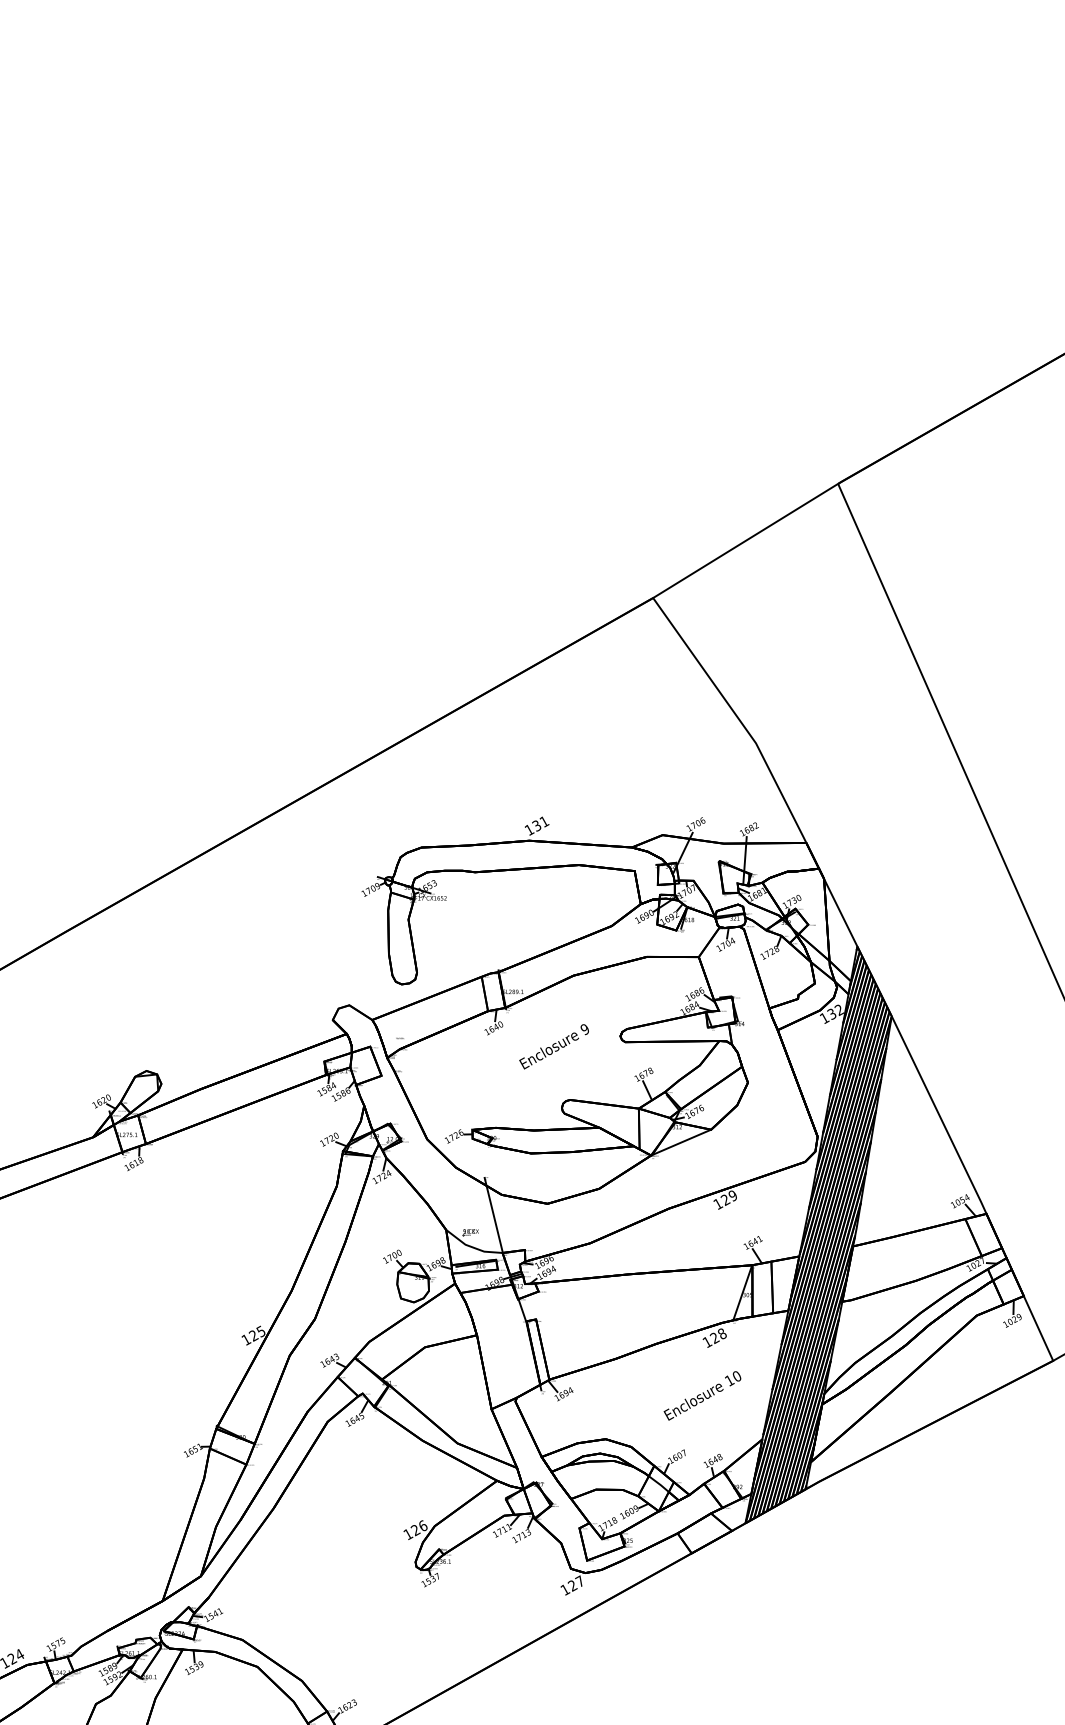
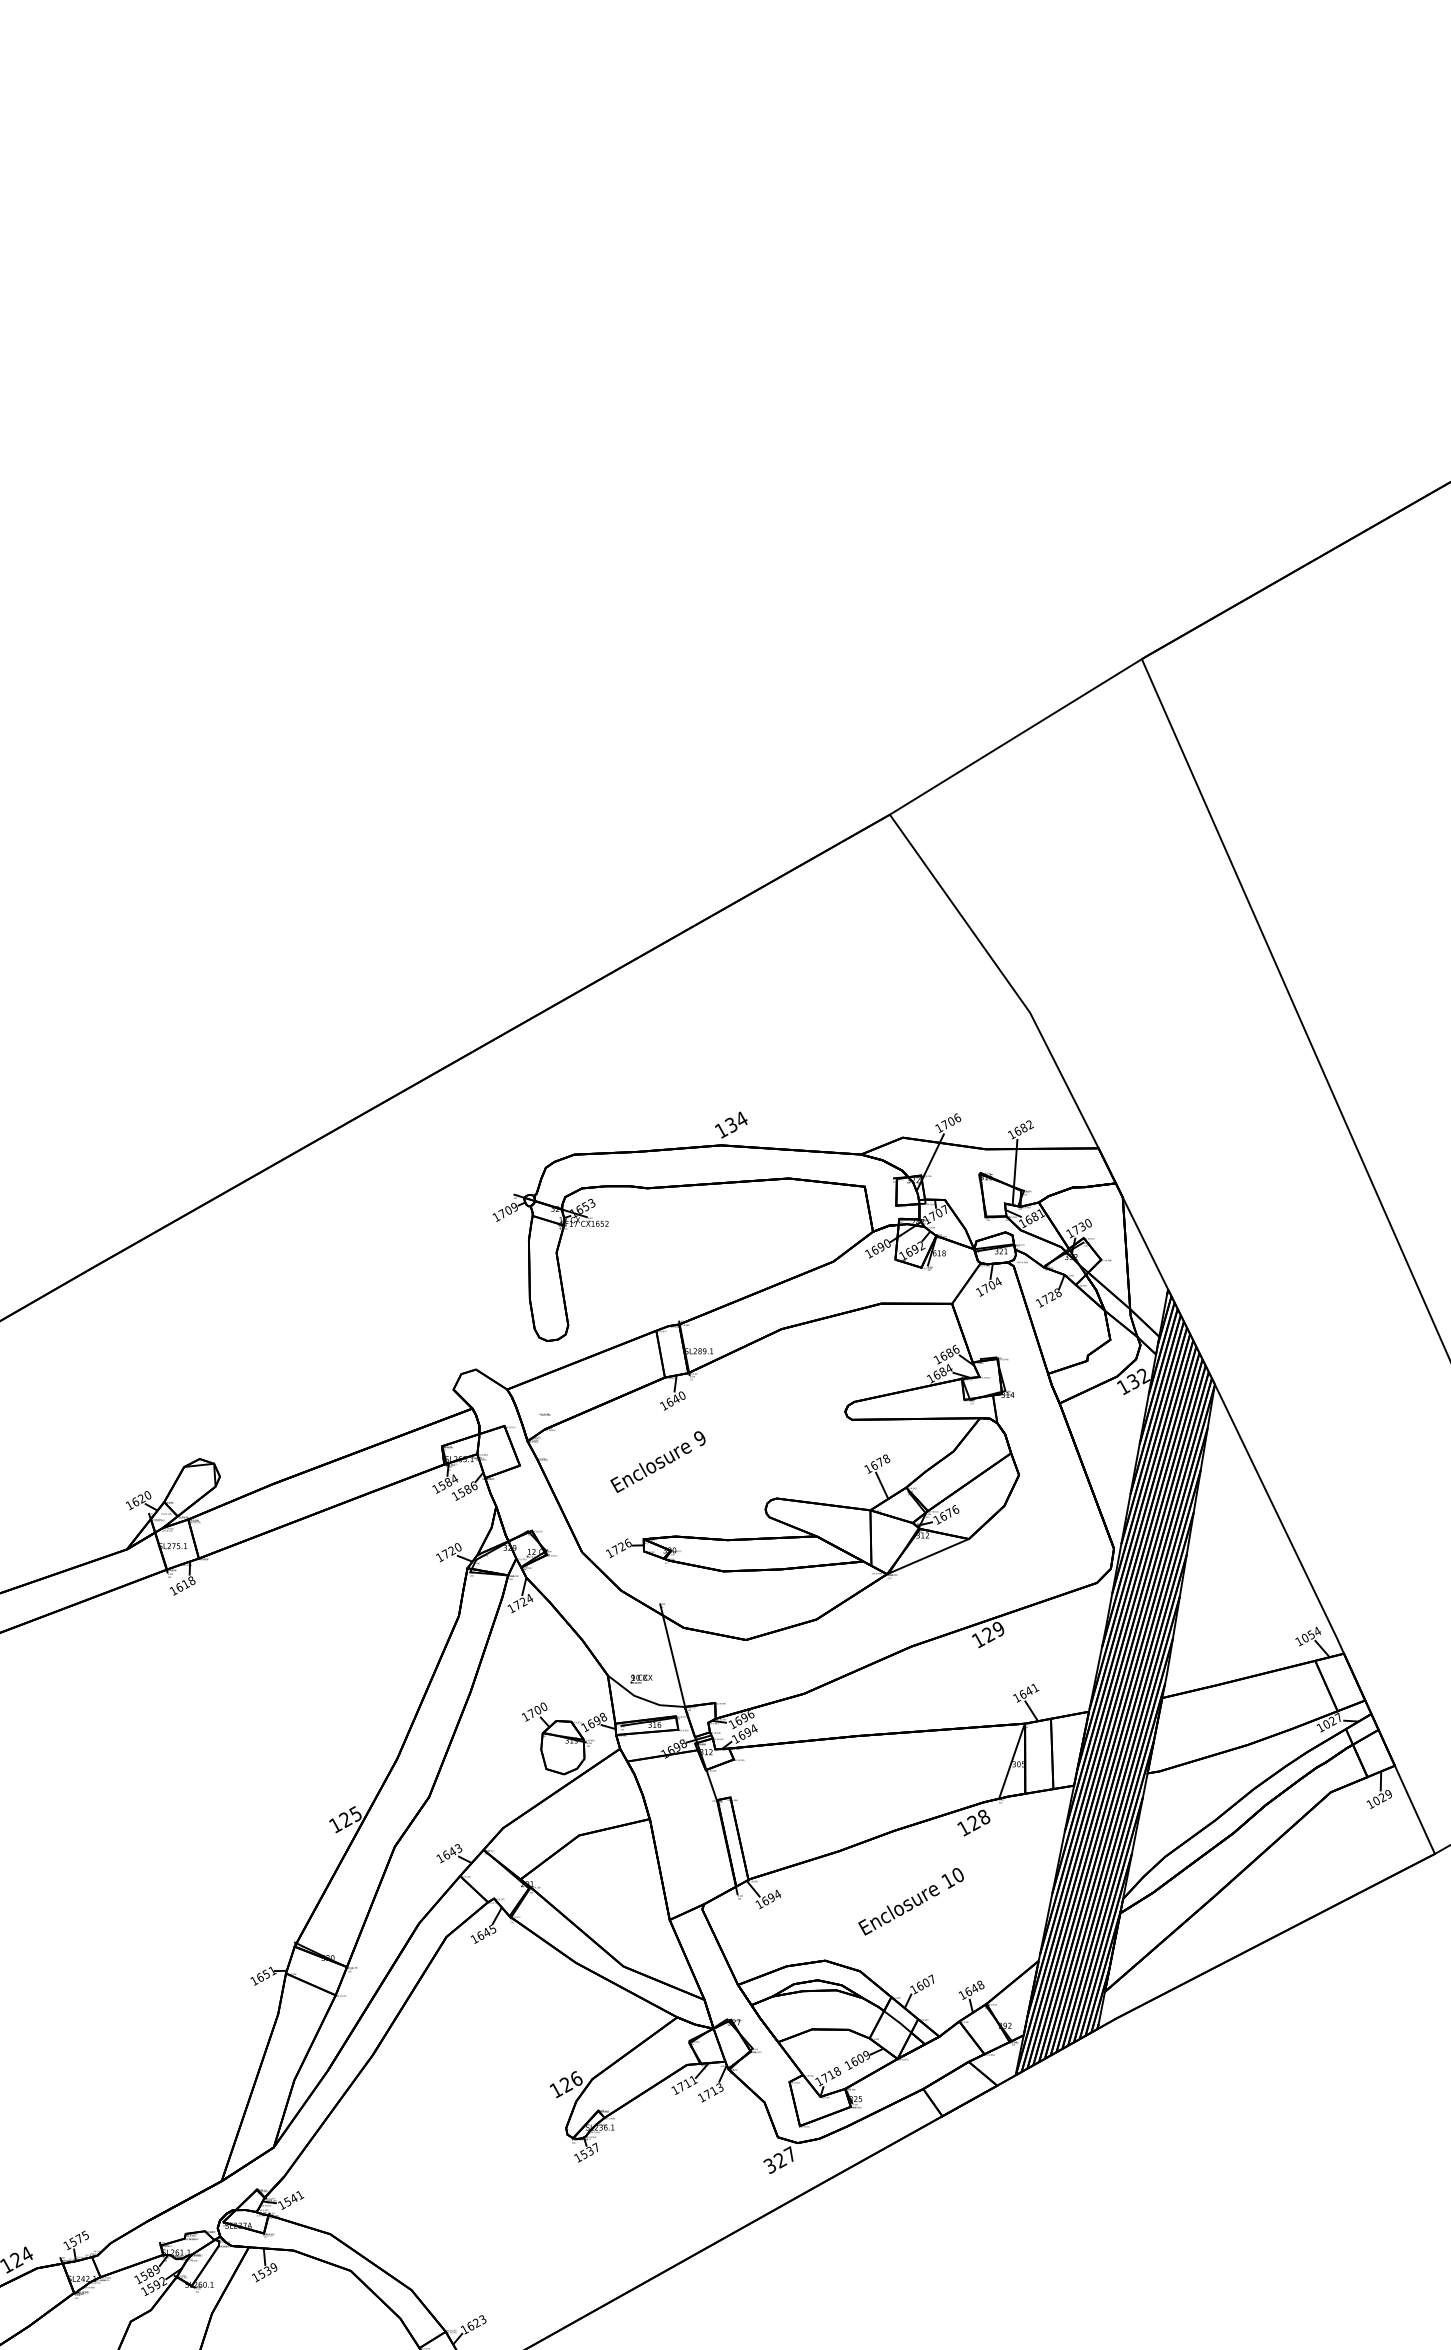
text: (544, 821) -> (741, 1119), 131 -> 134
text: (553, 1046) -> (657, 1461), moved
text: (702, 1395) -> (910, 1901), moved
text: (565, 1589) -> (770, 2165), 127 -> 327

